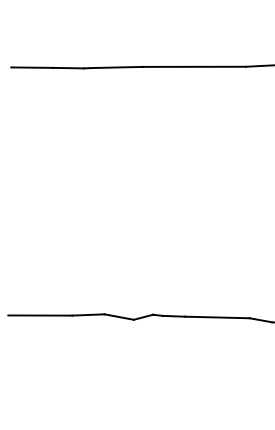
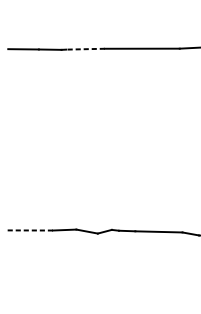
line: (116, 67) -> (85, 49), solid -> dashed
line: (39, 315) -> (28, 230), solid -> dashed

